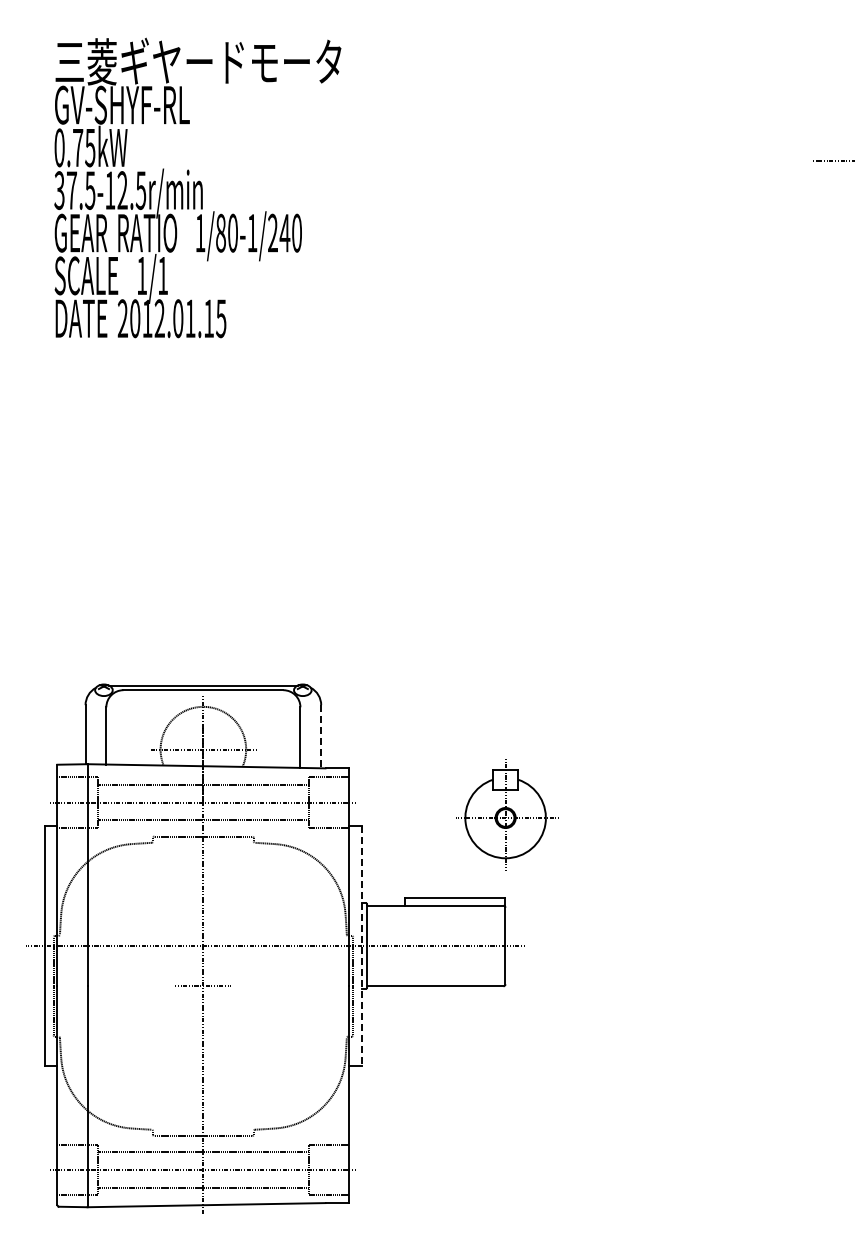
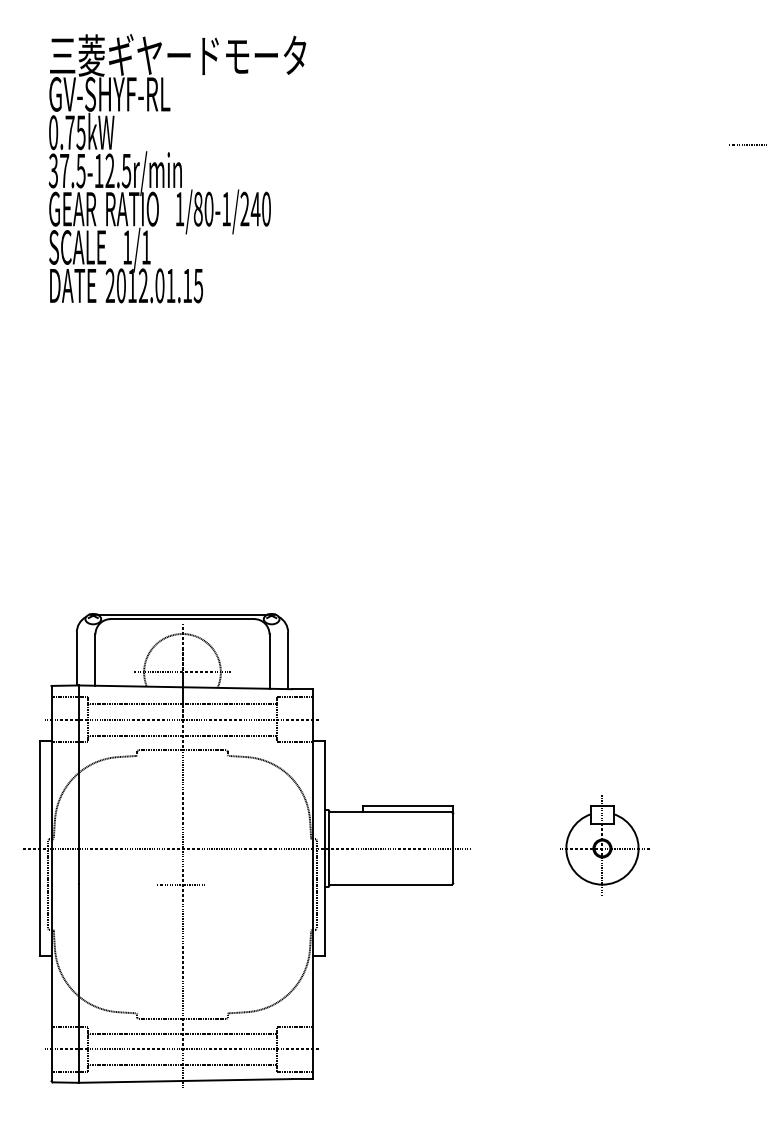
line: (321, 736) -> (288, 660), dashed -> solid
part: (507, 814) -> (604, 845), moved
line: (361, 946) -> (324, 848), dashed -> solid

